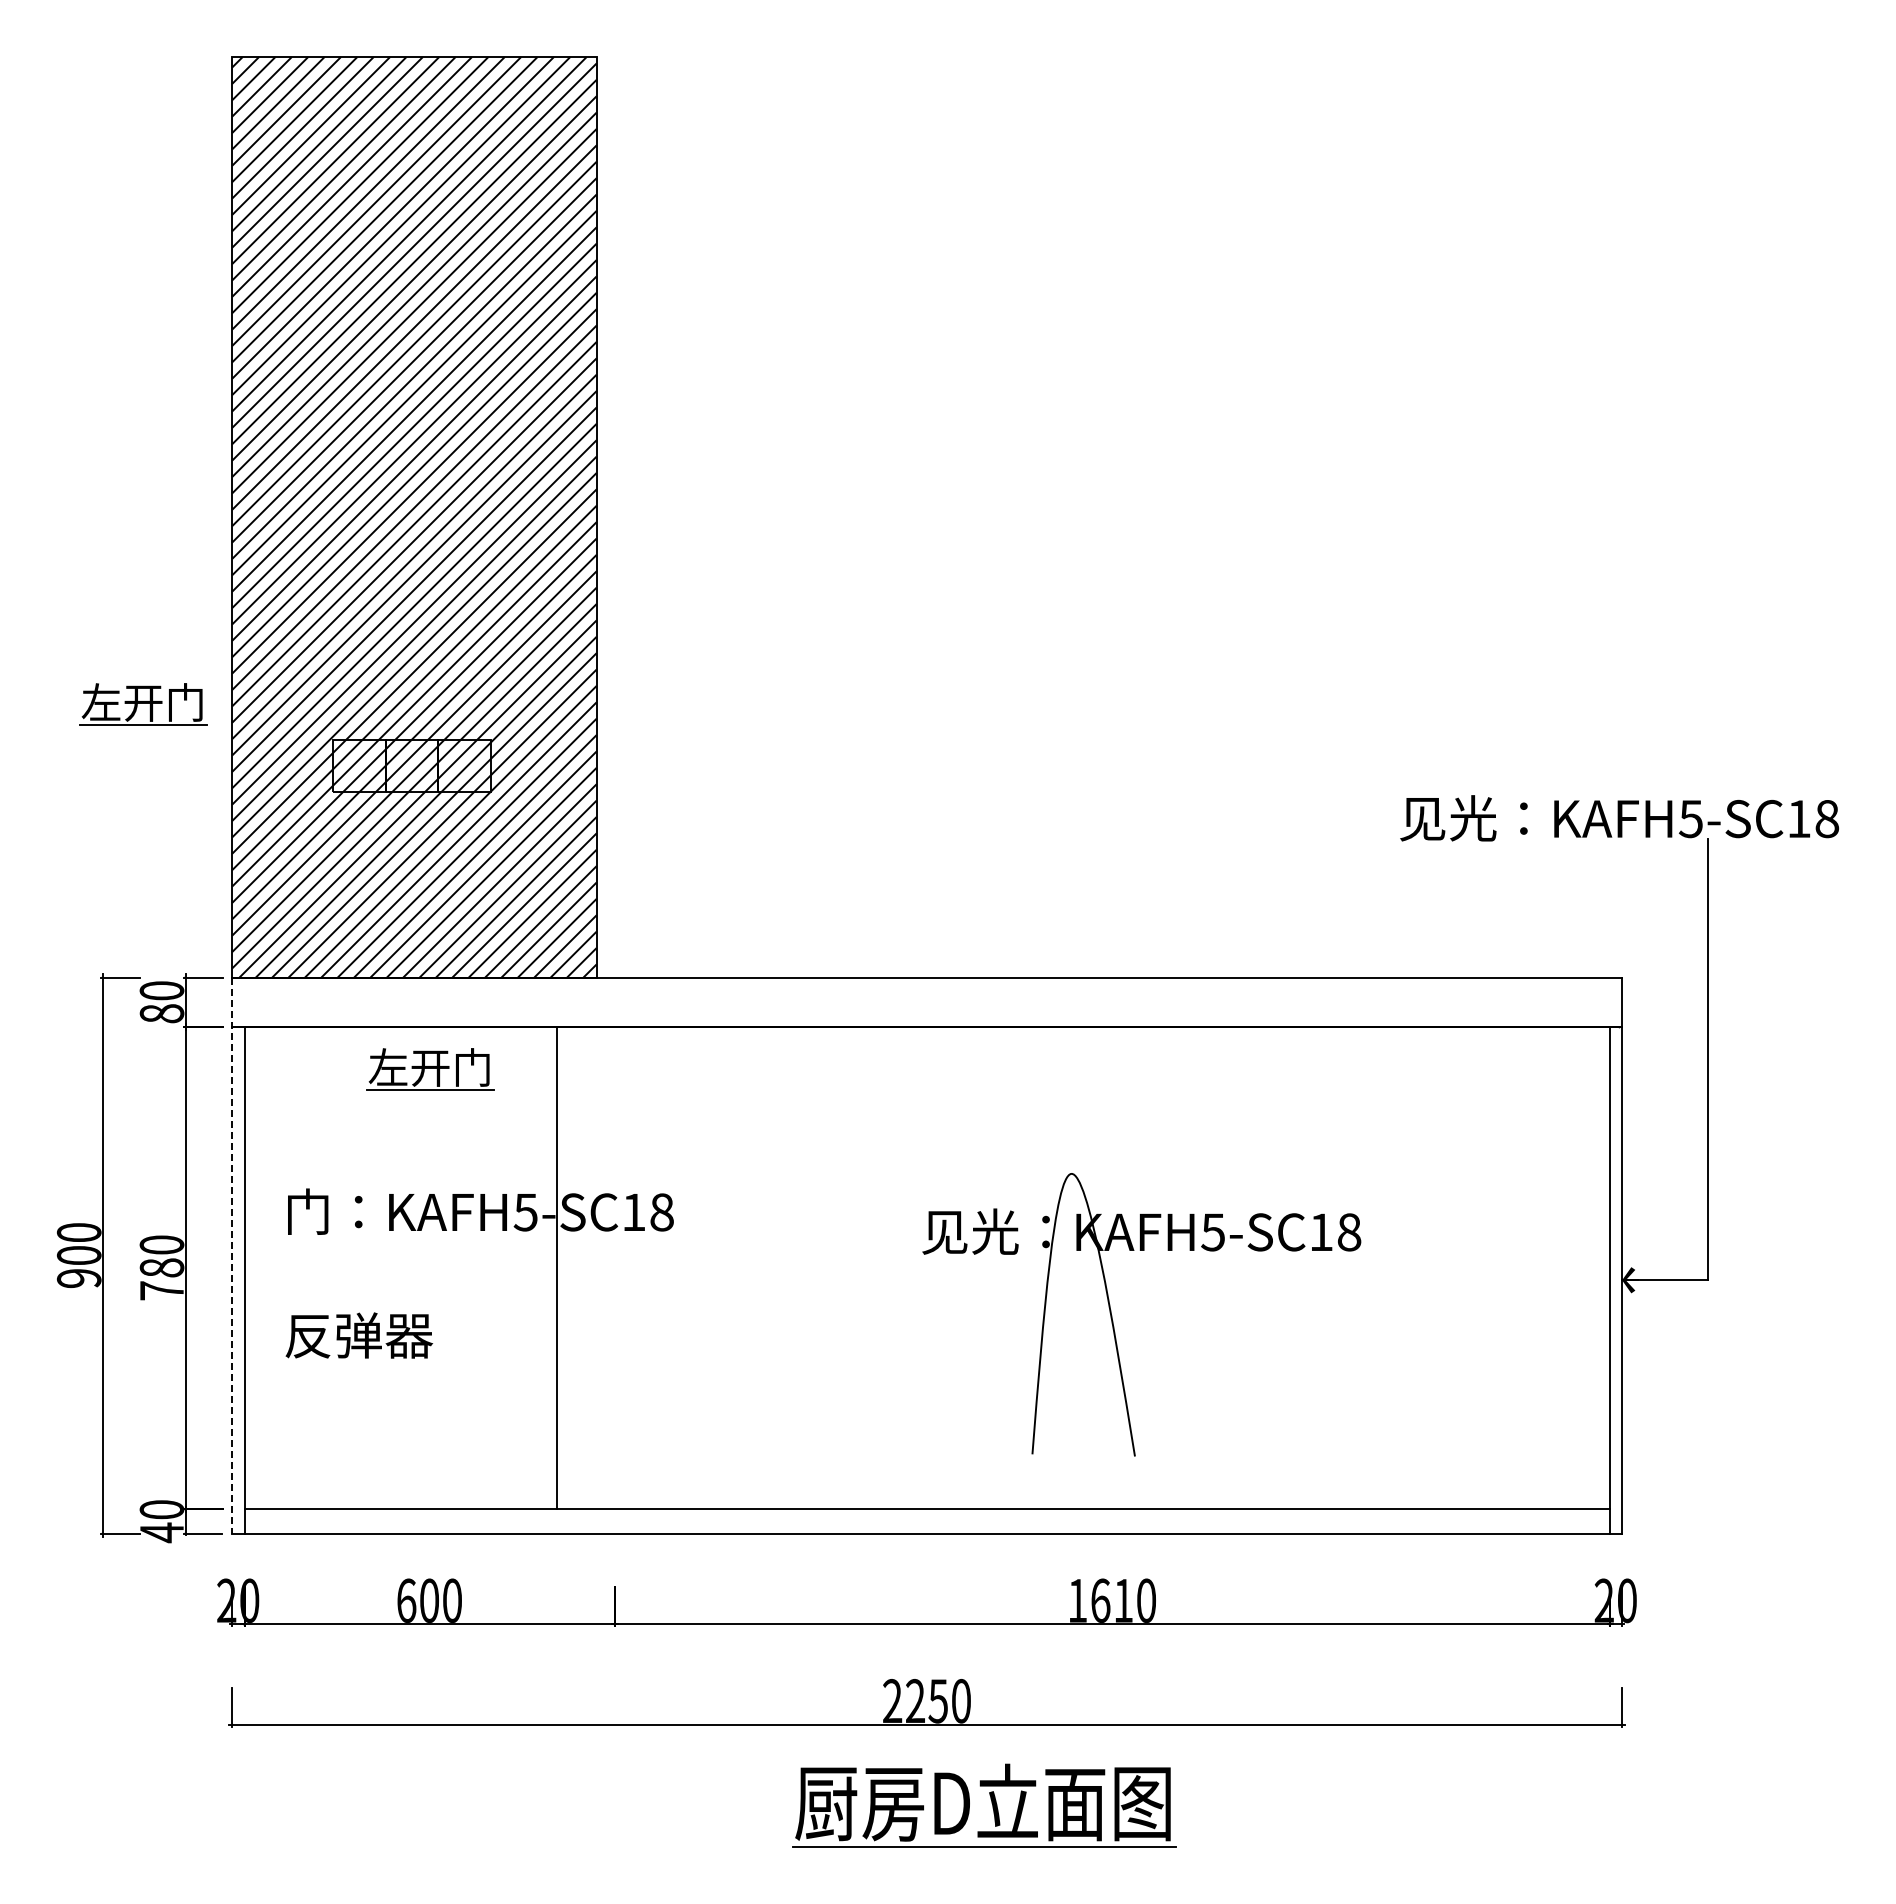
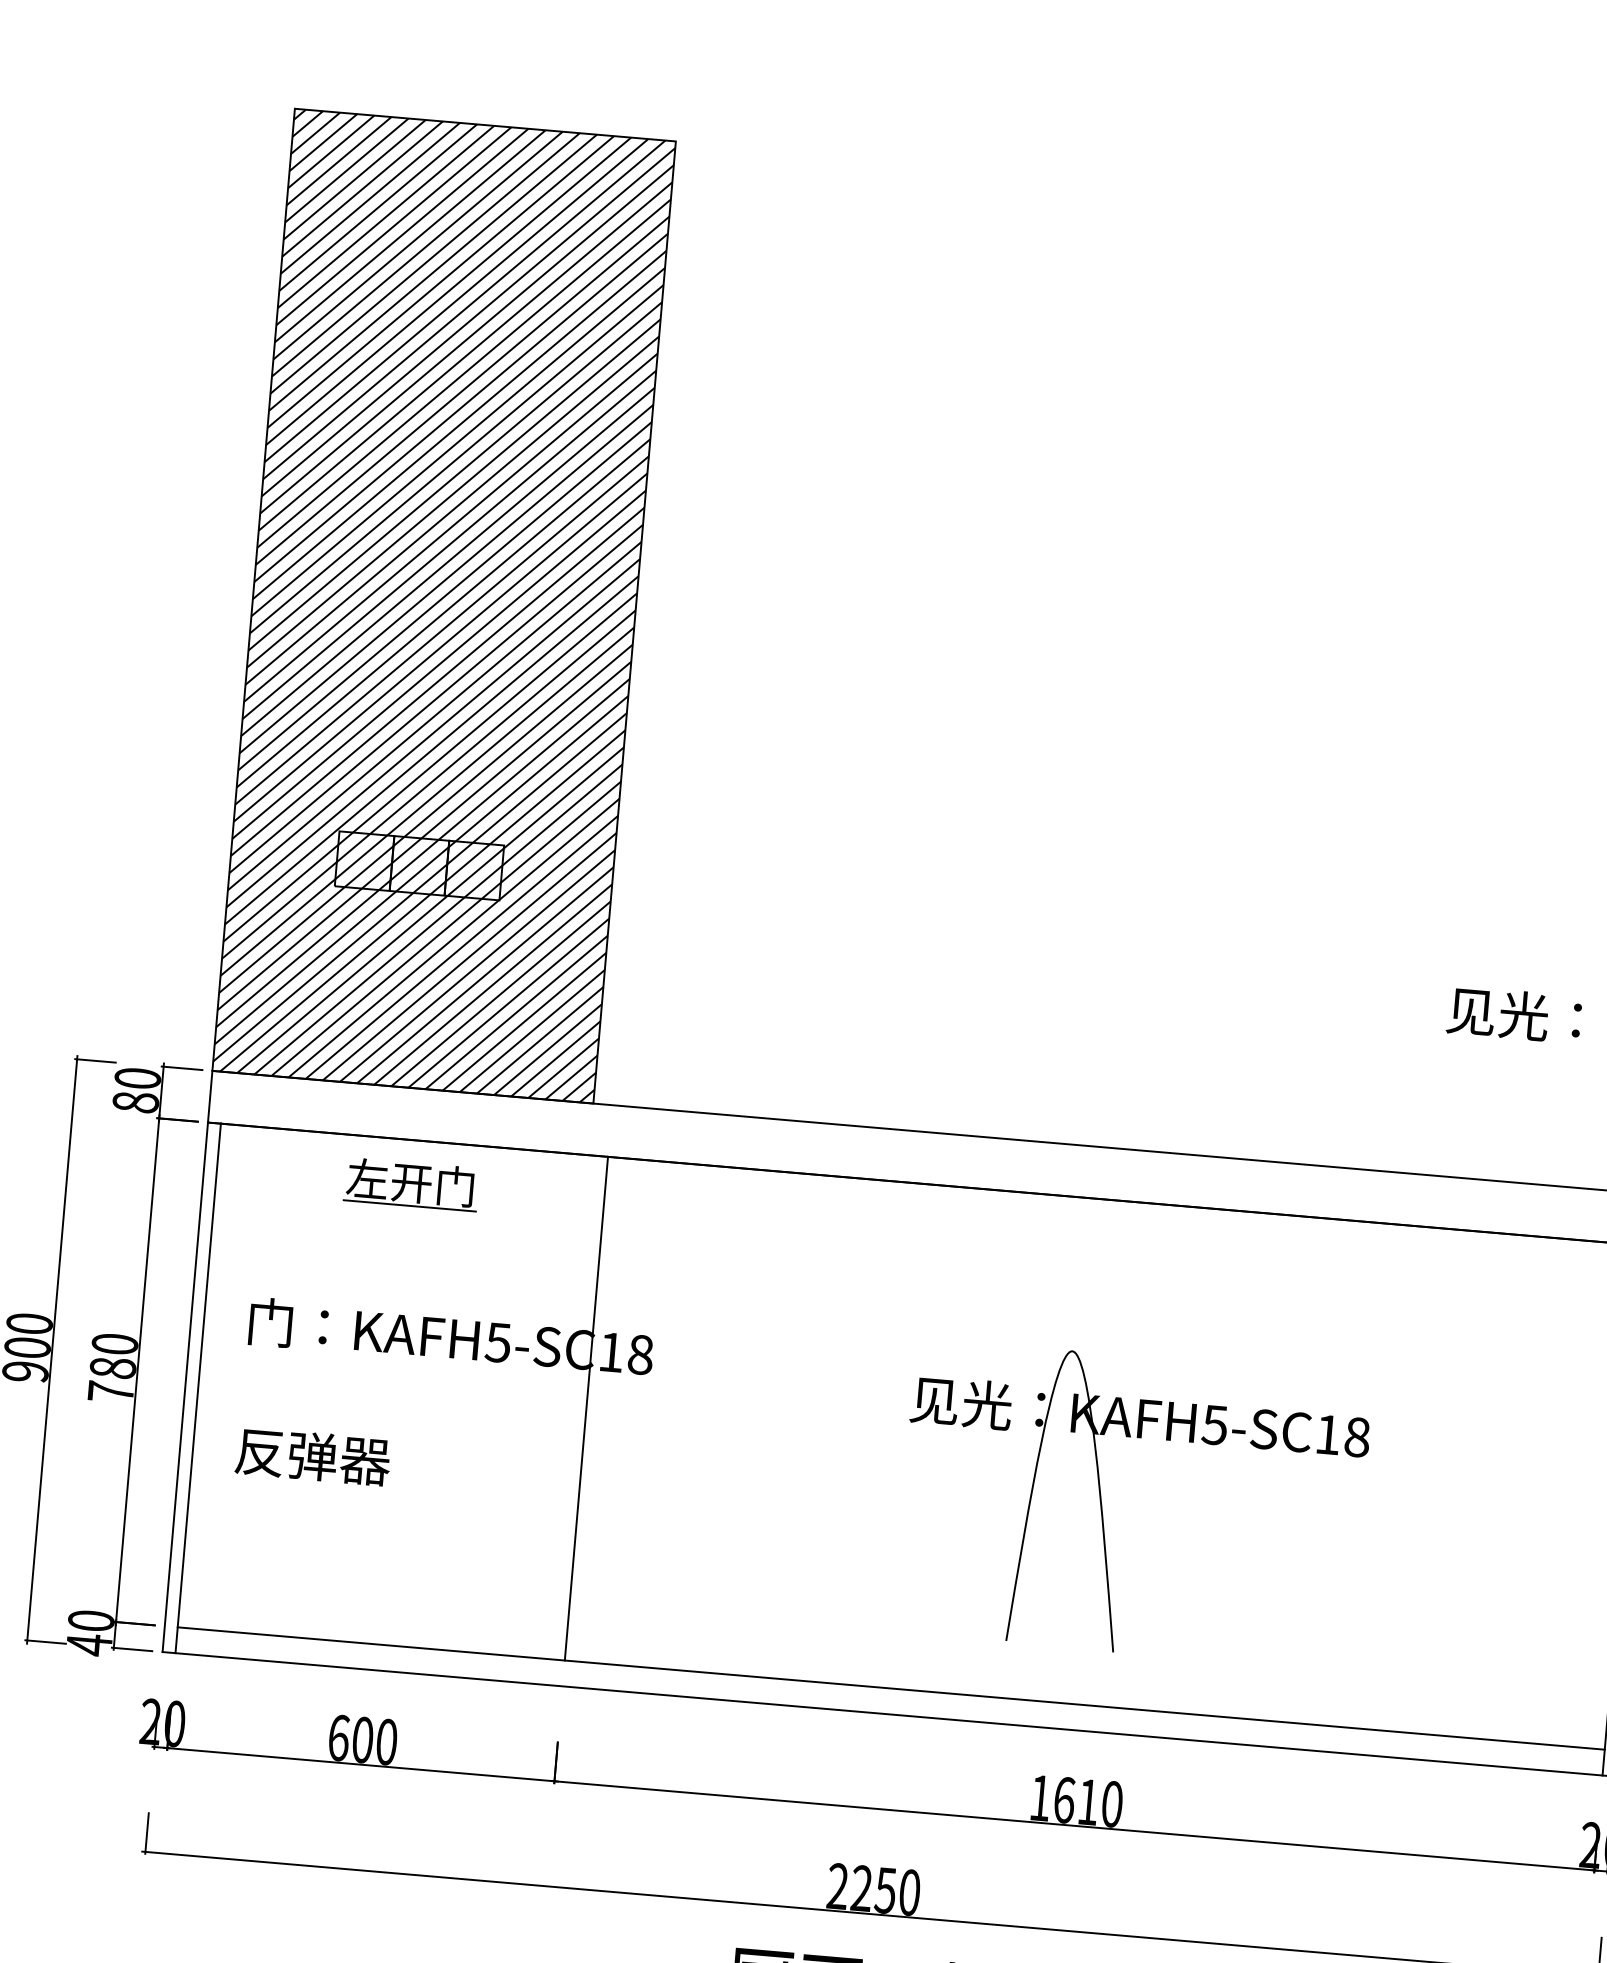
part: (143, 704) -> (144, 777), removed
line: (232, 1255) -> (187, 1361), dashed -> solid
line: (556, 1267) -> (586, 1408), moved

